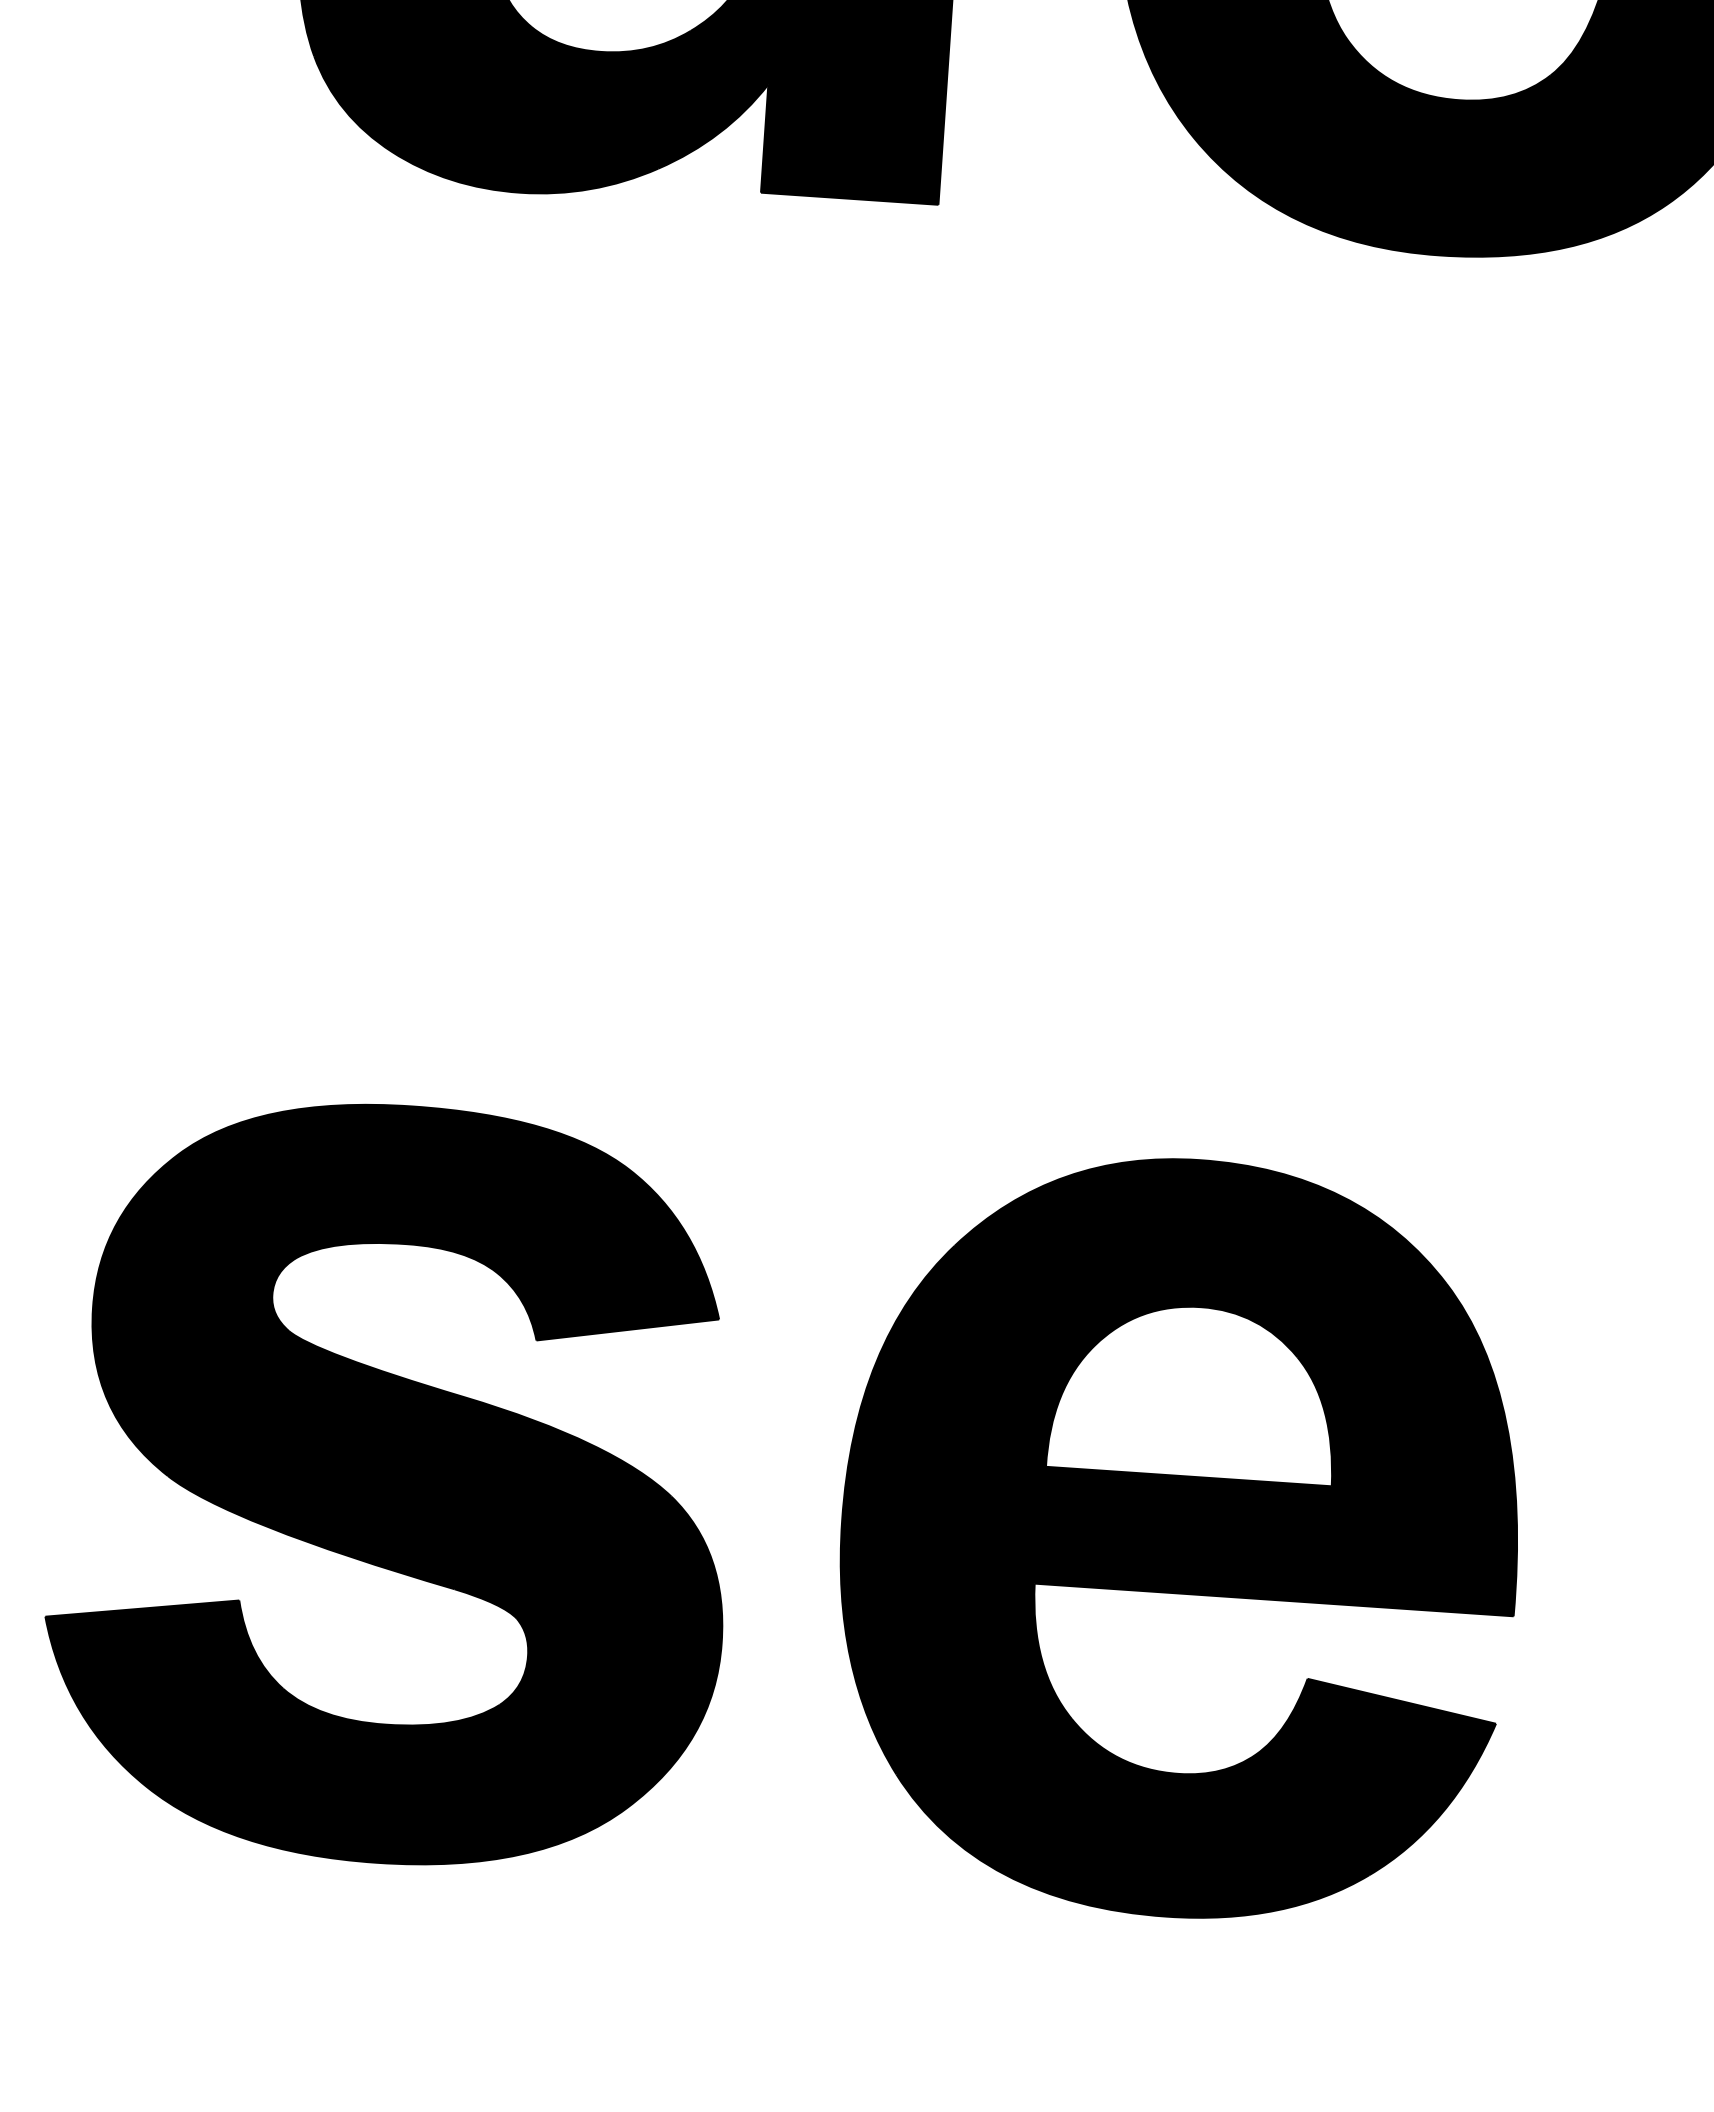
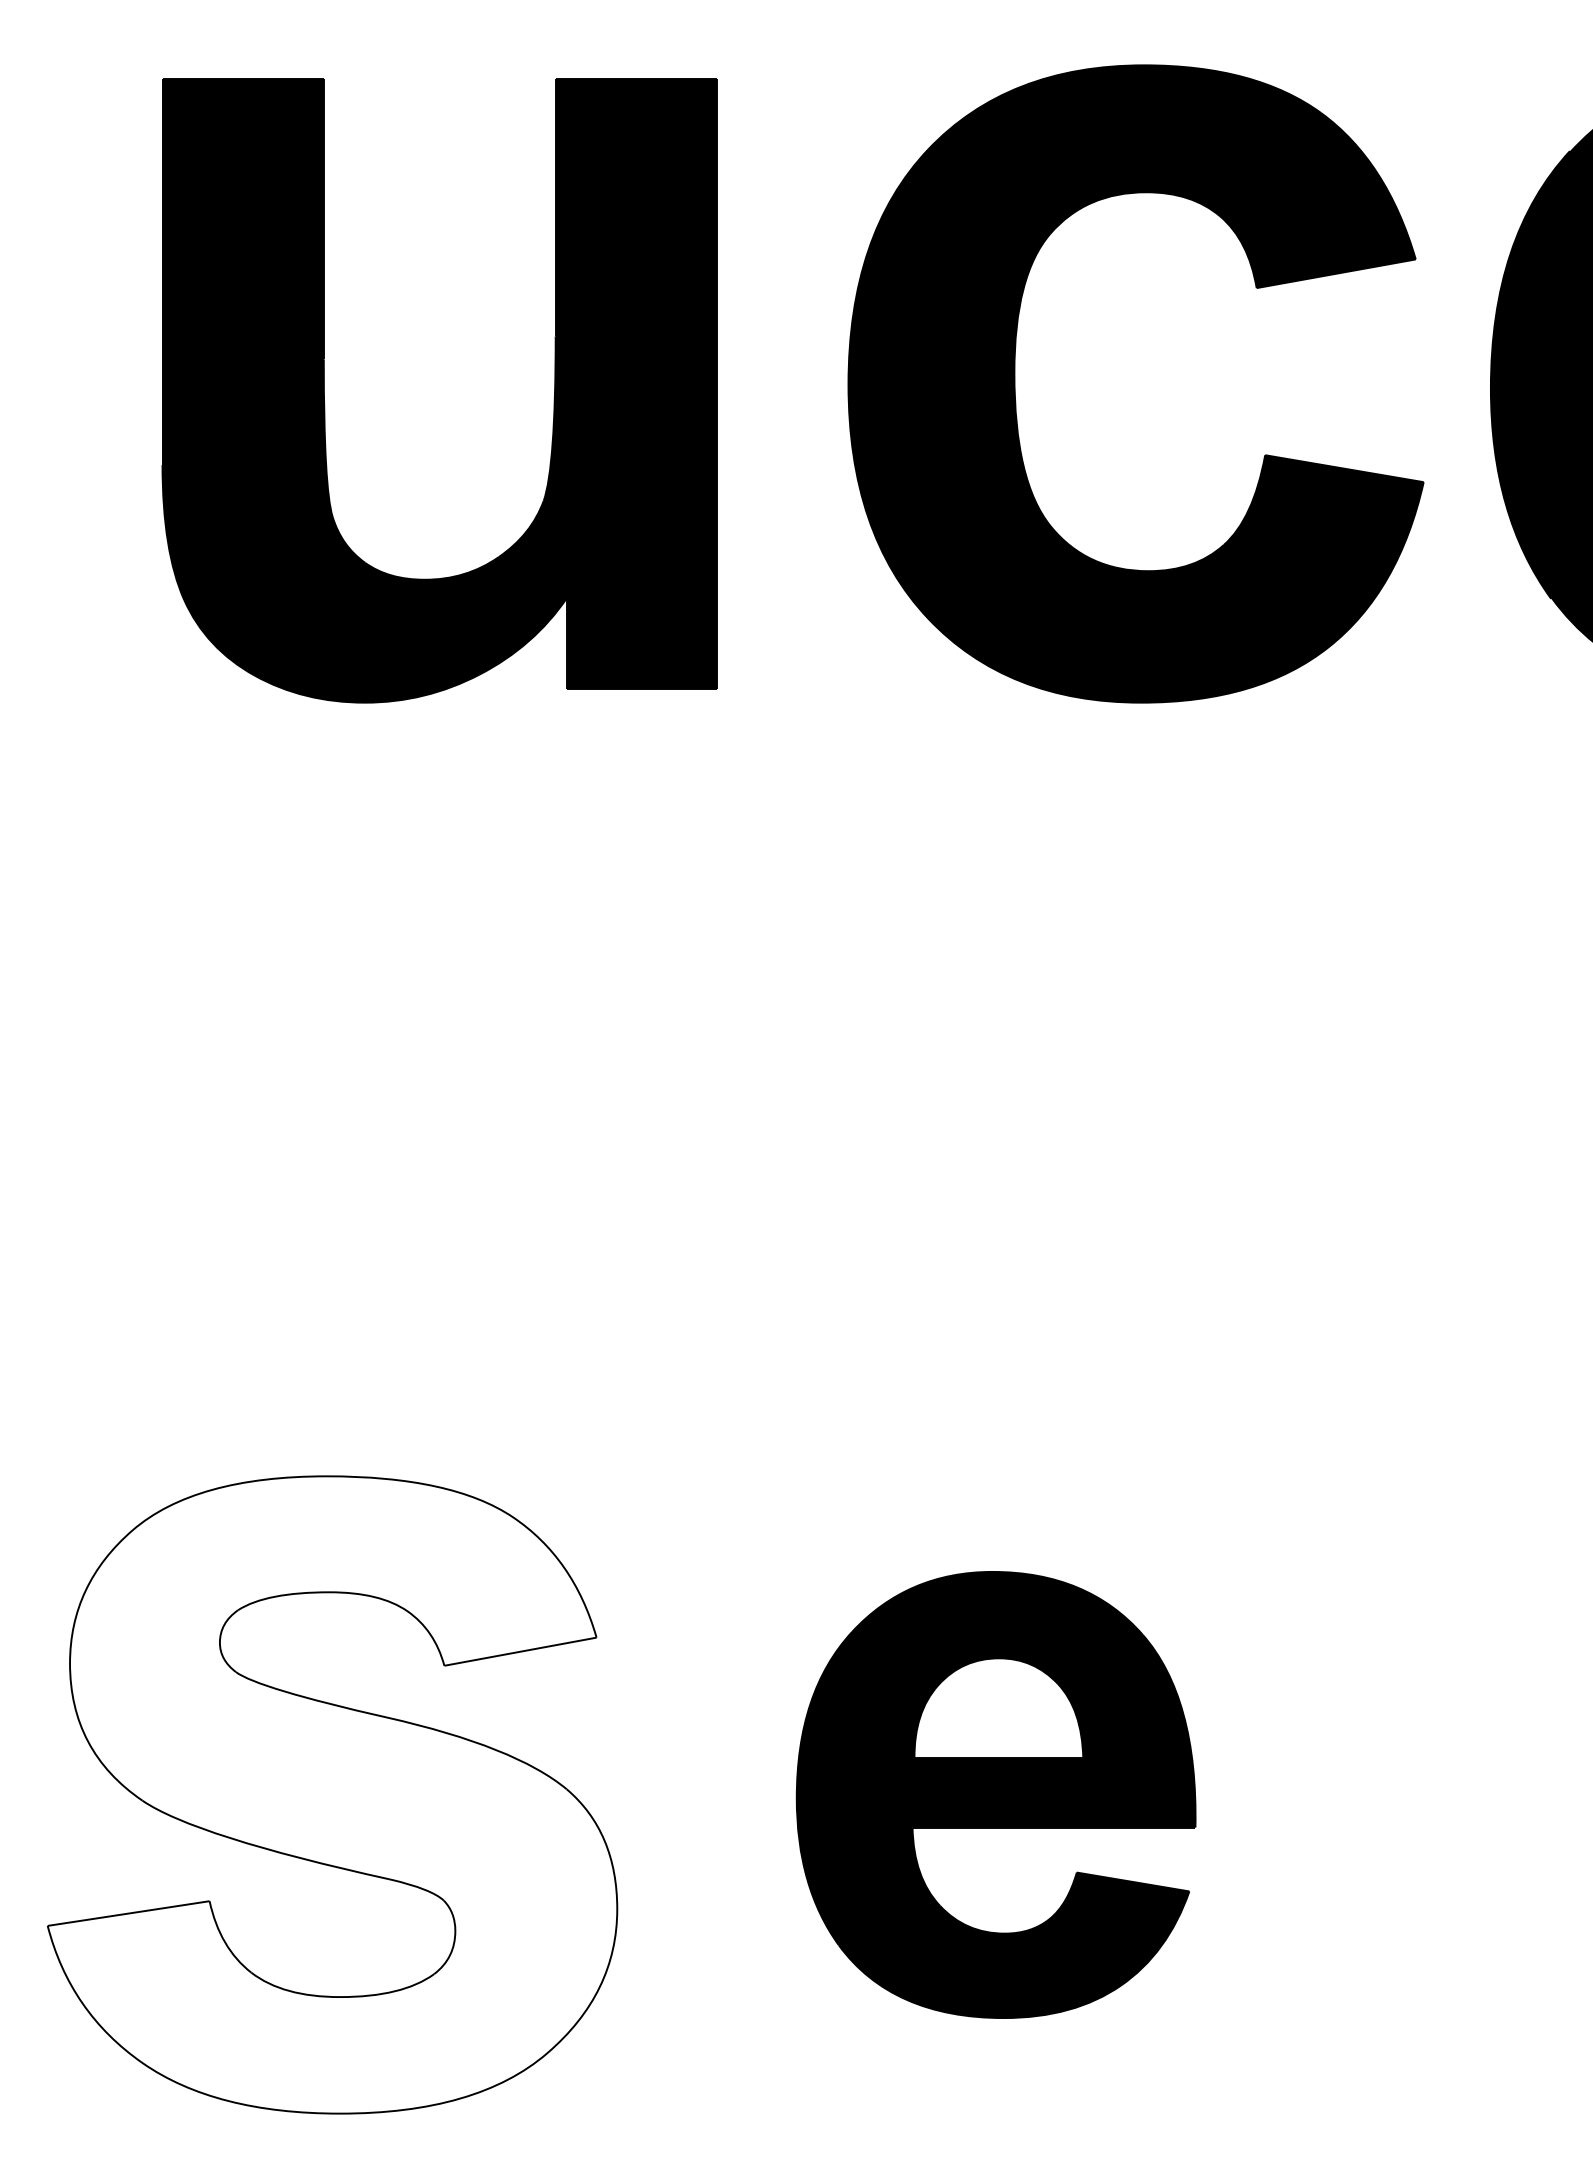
fill: (393, 1483) -> (332, 1794), removed
part: (1179, 1537) -> (995, 1794), size x0.7

